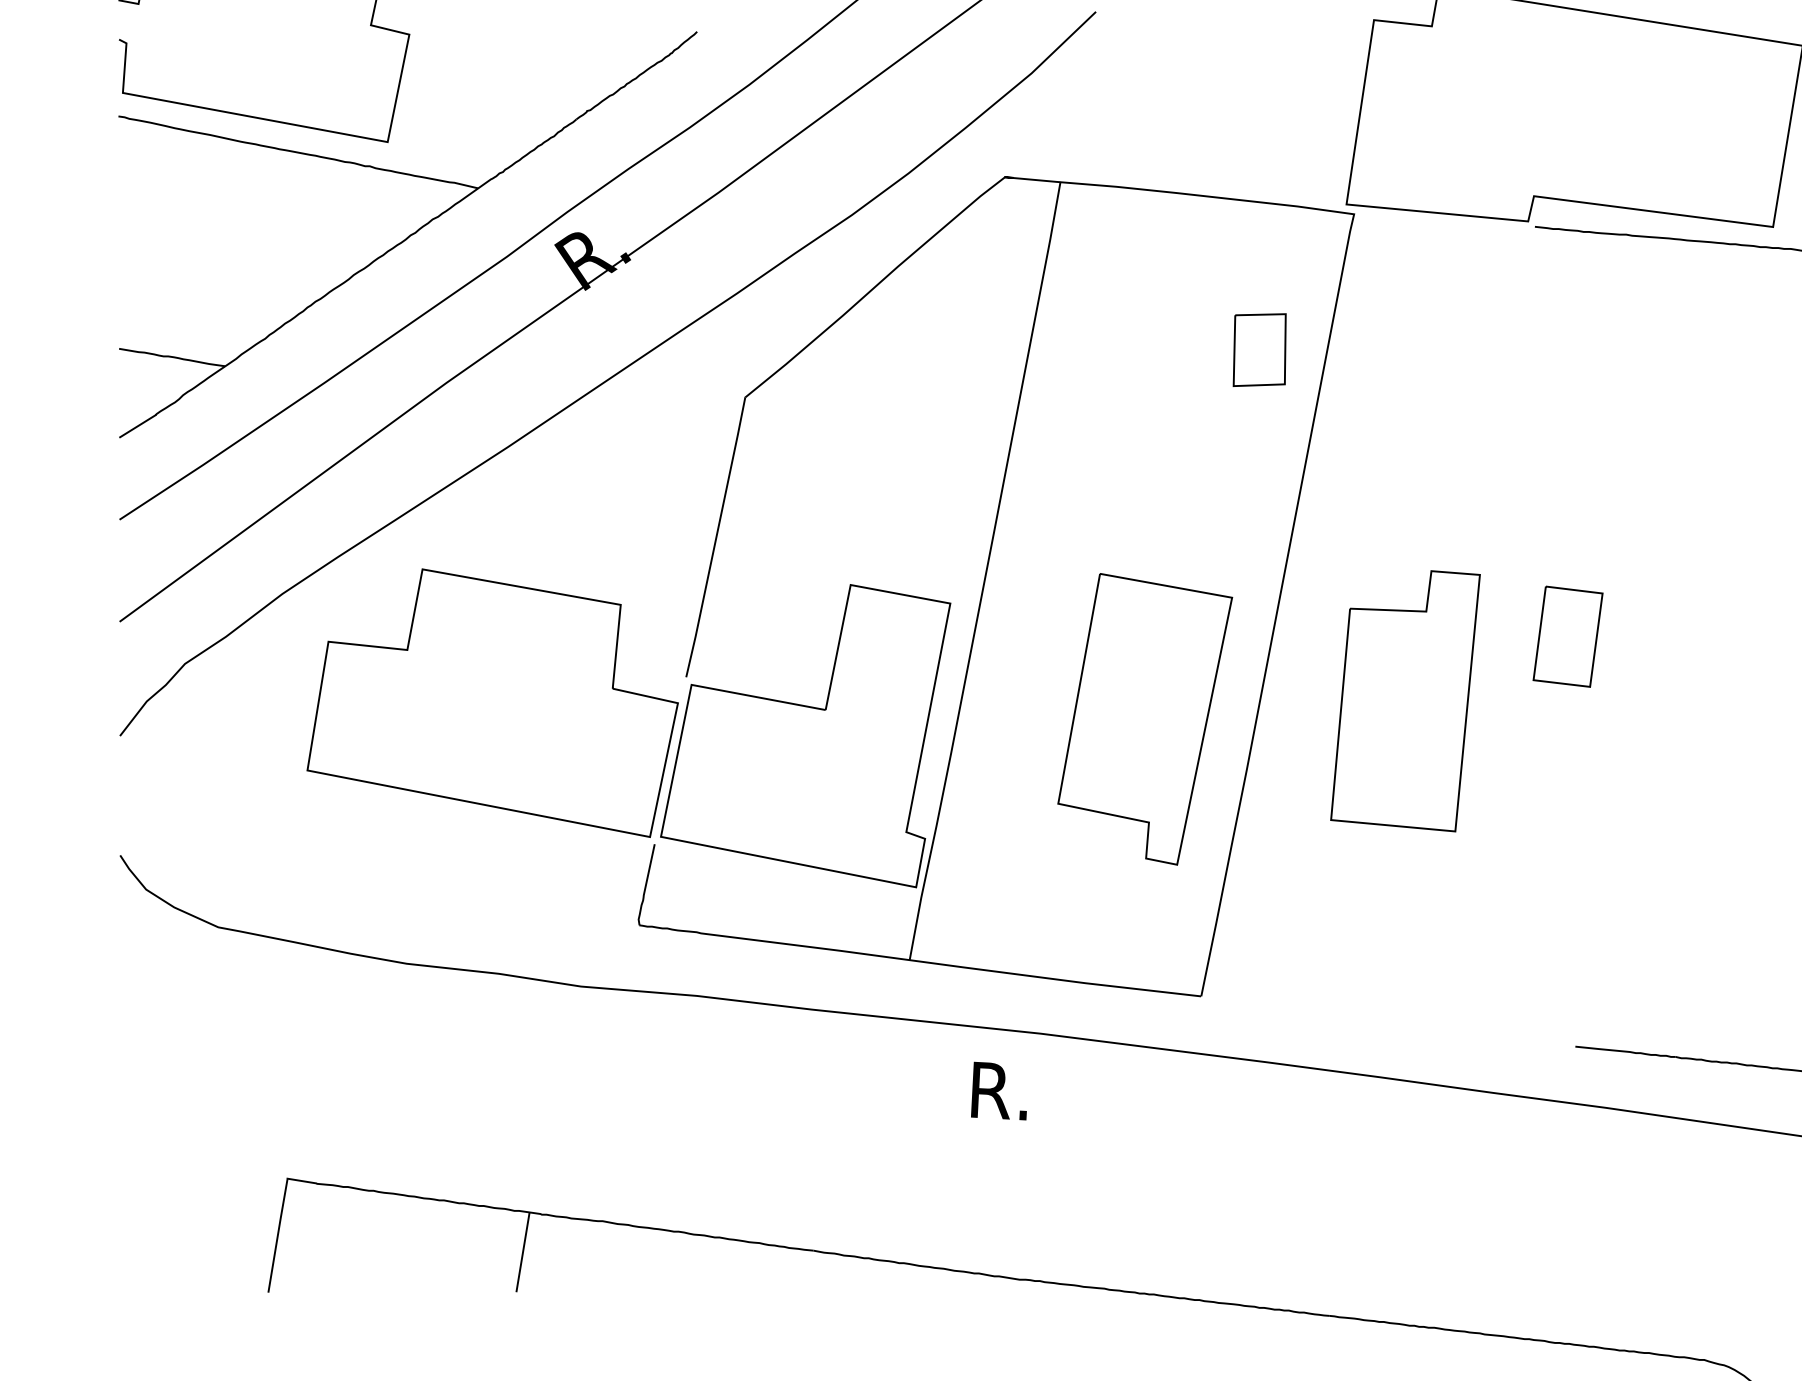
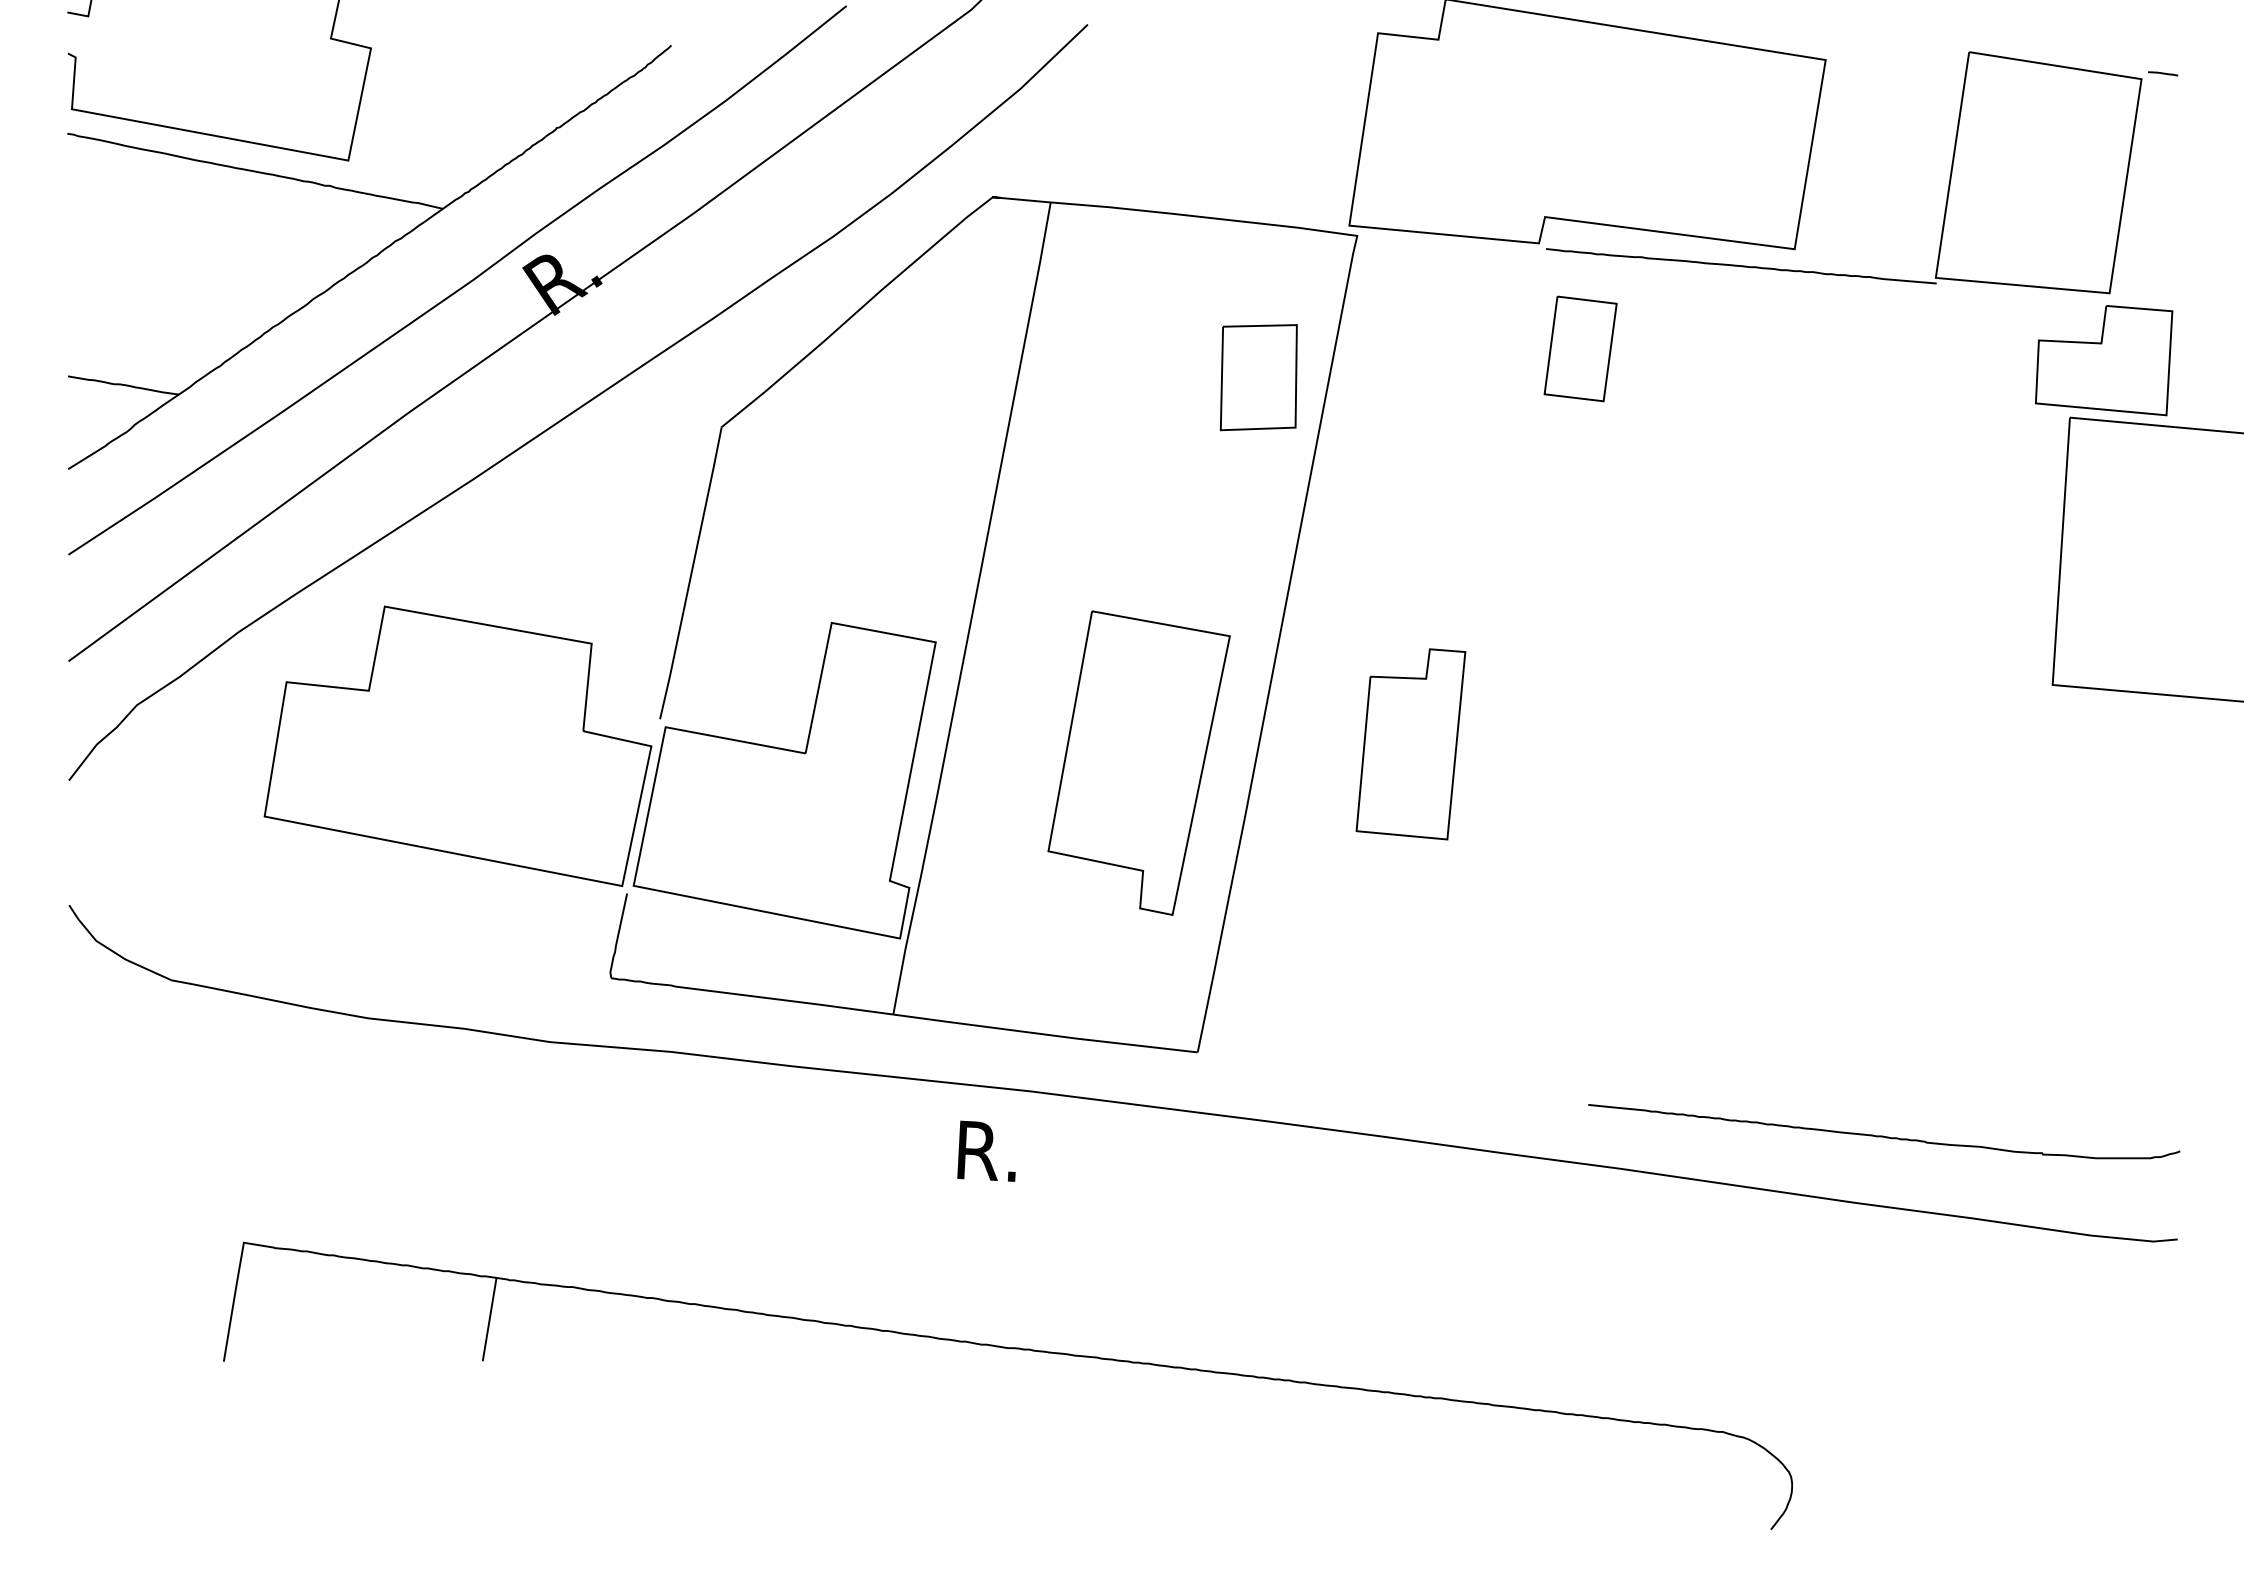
part: (1259, 349) -> (1258, 377), size x1.4
part: (1567, 636) -> (1580, 348), moved
part: (1405, 701) -> (1410, 744), size x0.7

